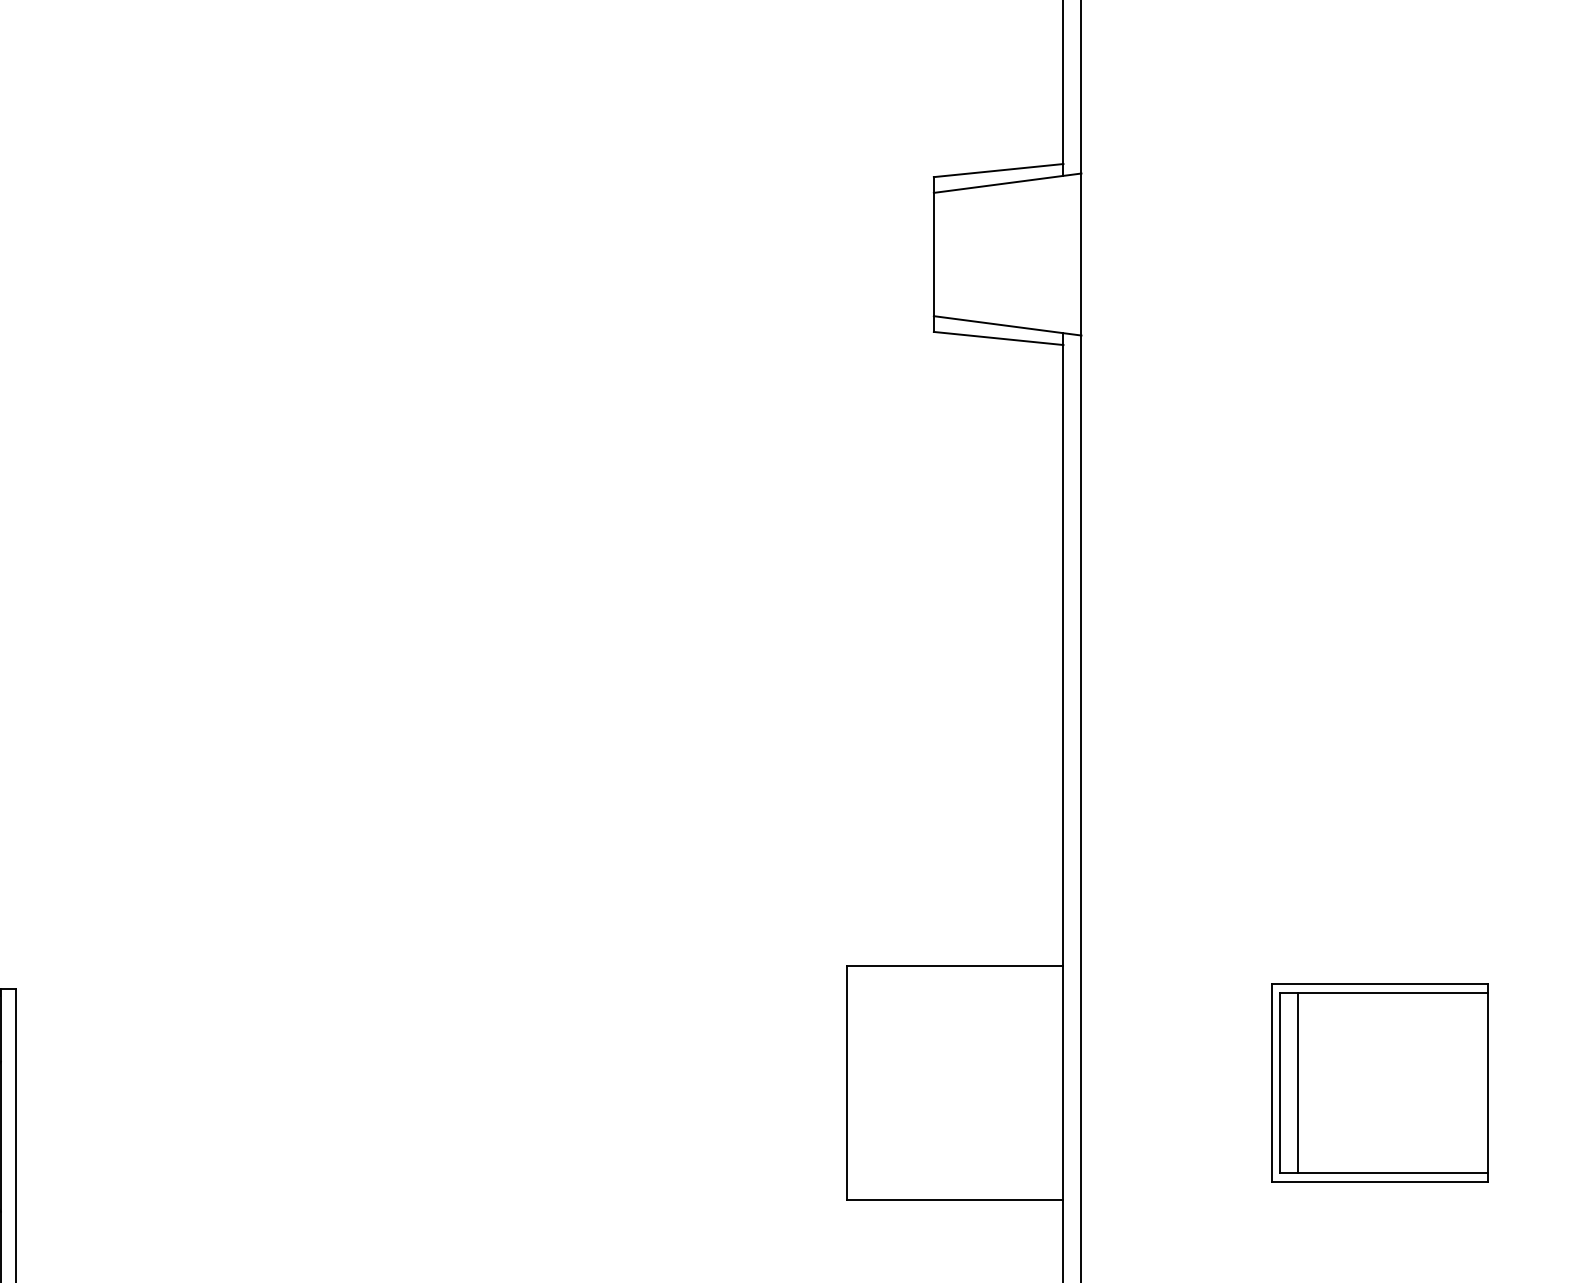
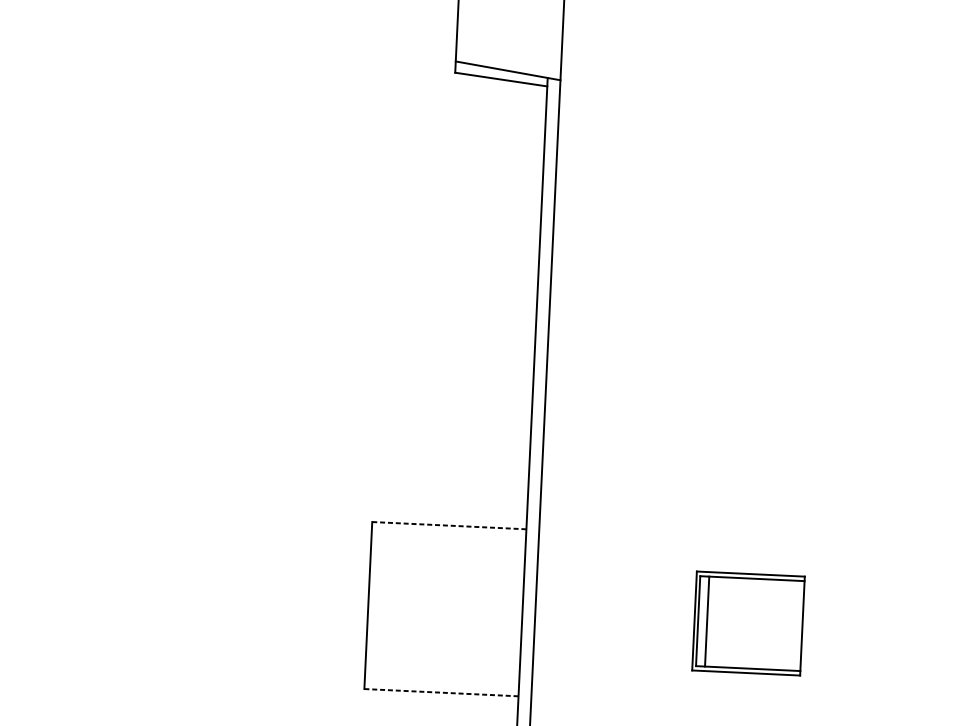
line: (955, 965) -> (449, 525), solid -> dashed
part: (1379, 1082) -> (748, 623), size x0.7
line: (955, 1199) -> (441, 692), solid -> dashed

